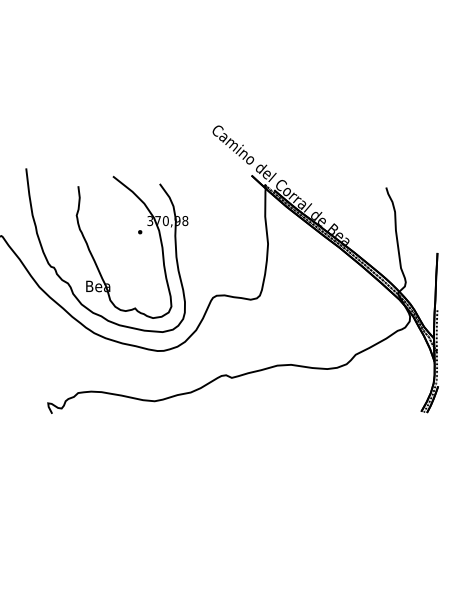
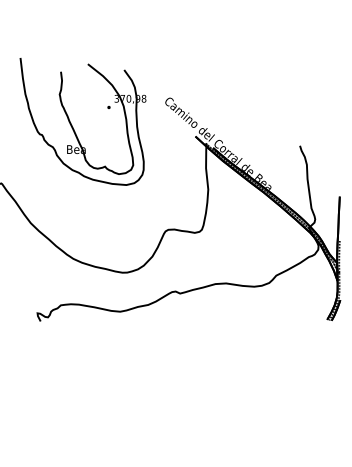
part: (93, 255) -> (72, 125), moved

